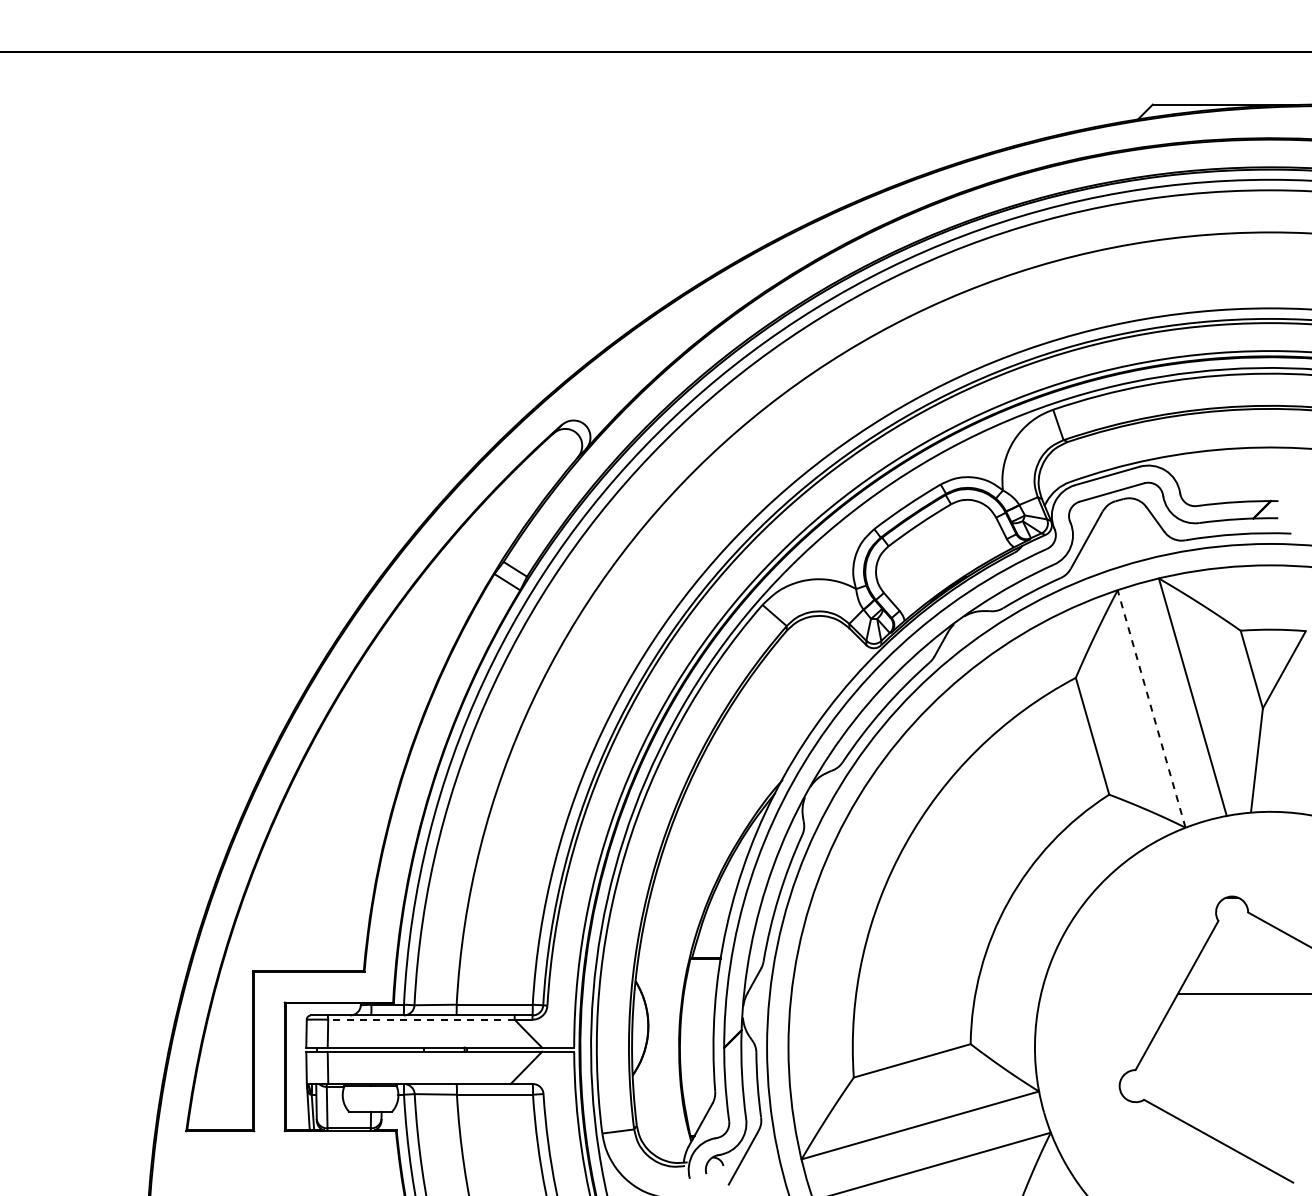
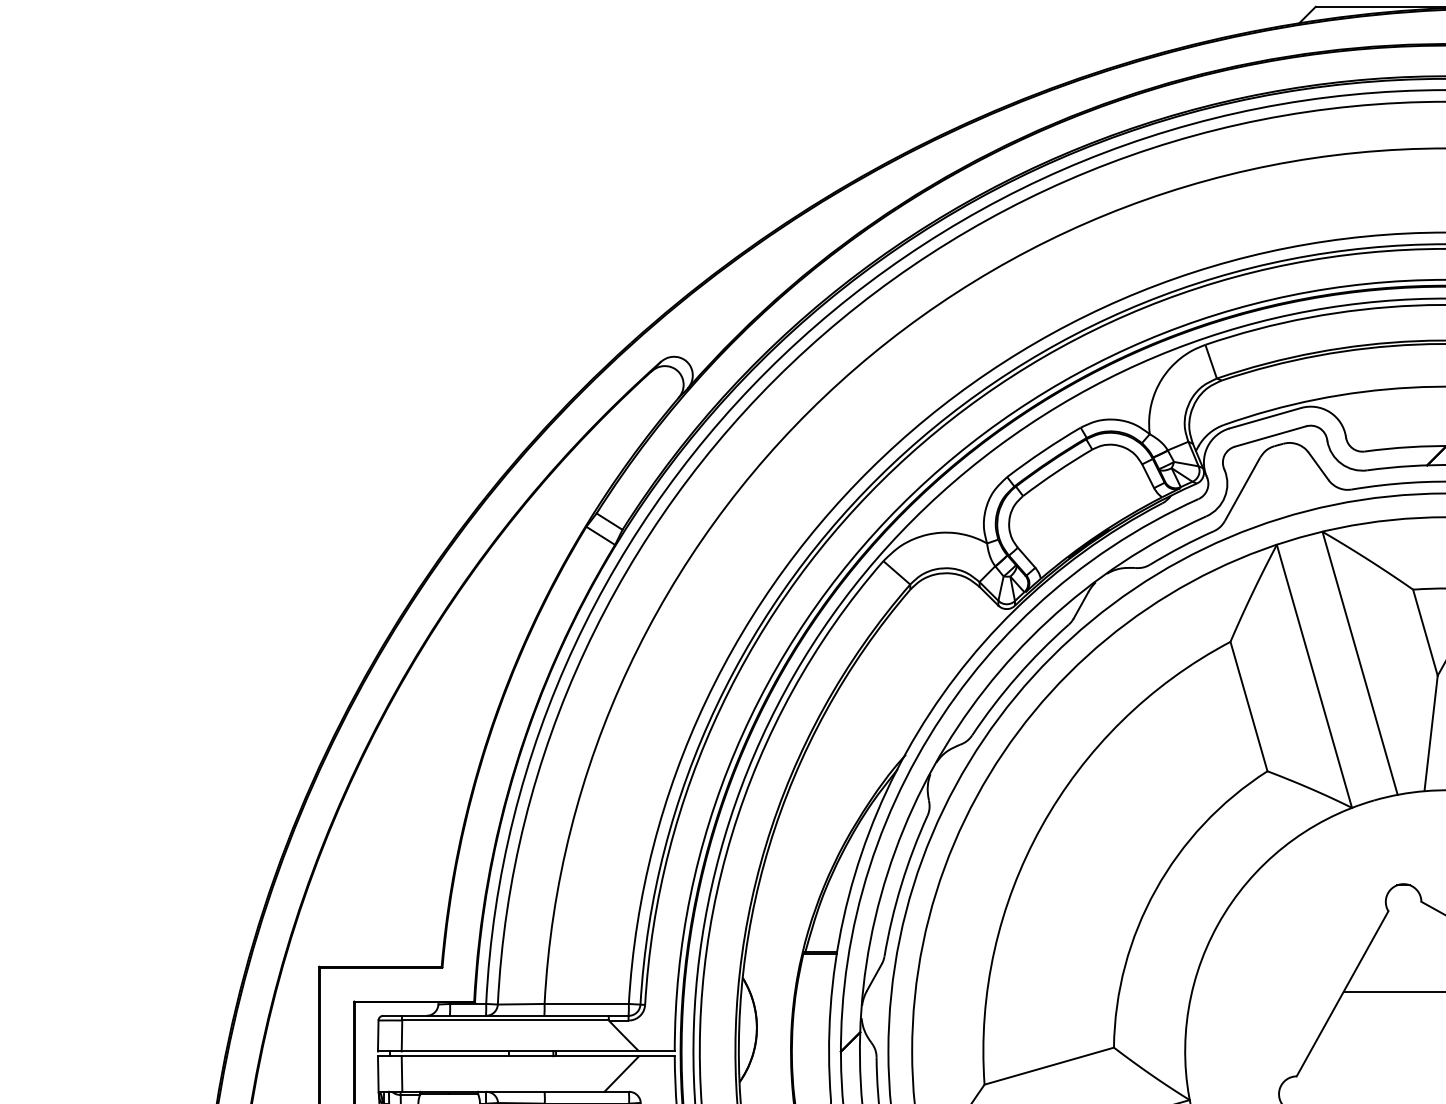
line: (1151, 708) -> (1314, 675), dashed -> solid
line: (420, 1019) -> (504, 1020), dashed -> solid

